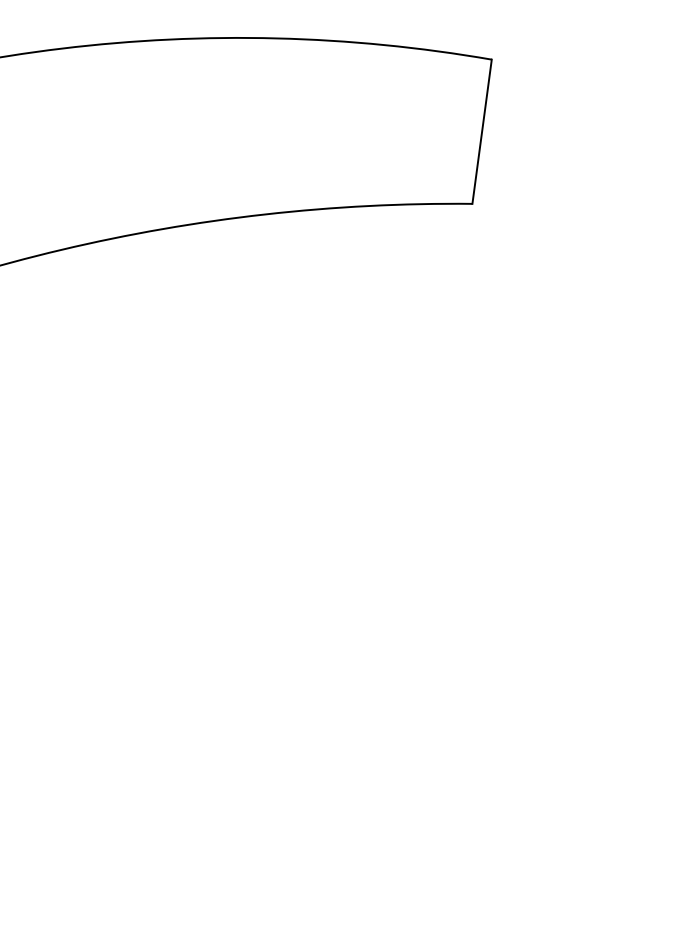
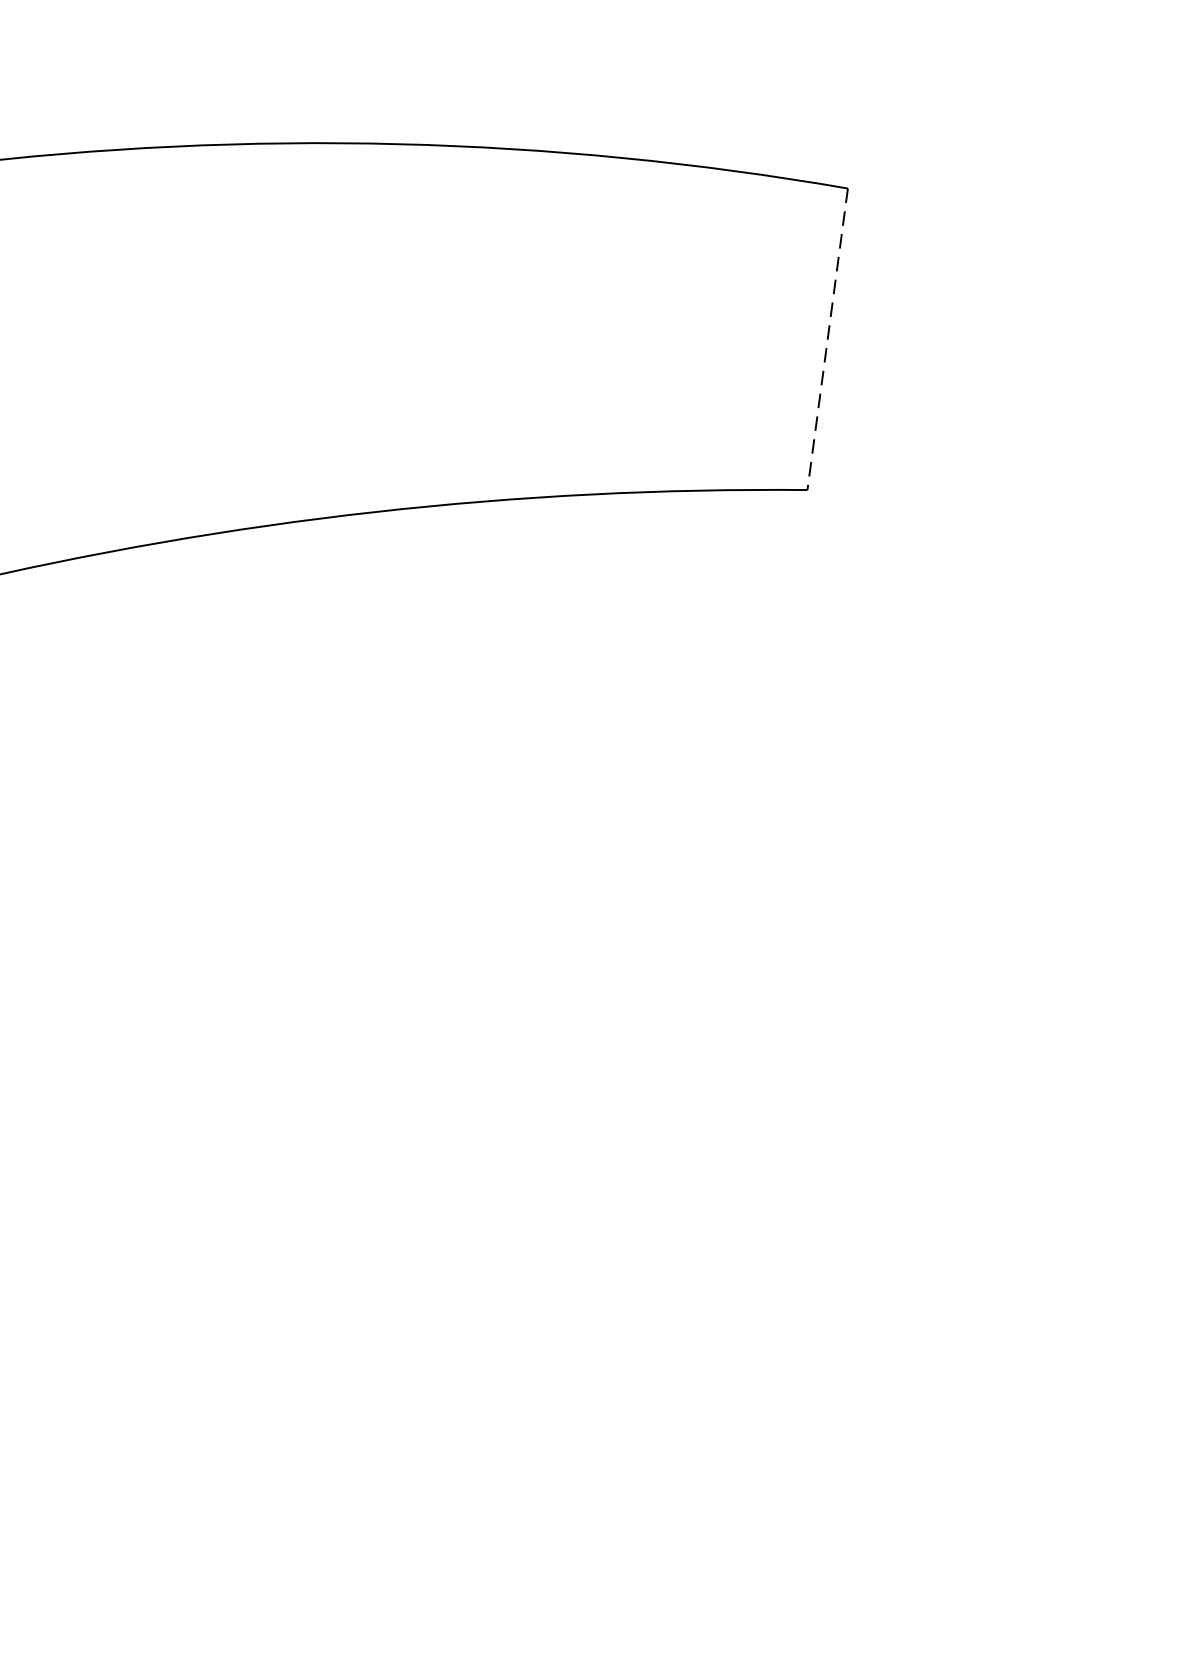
line: (482, 131) -> (828, 338), solid -> dashed

